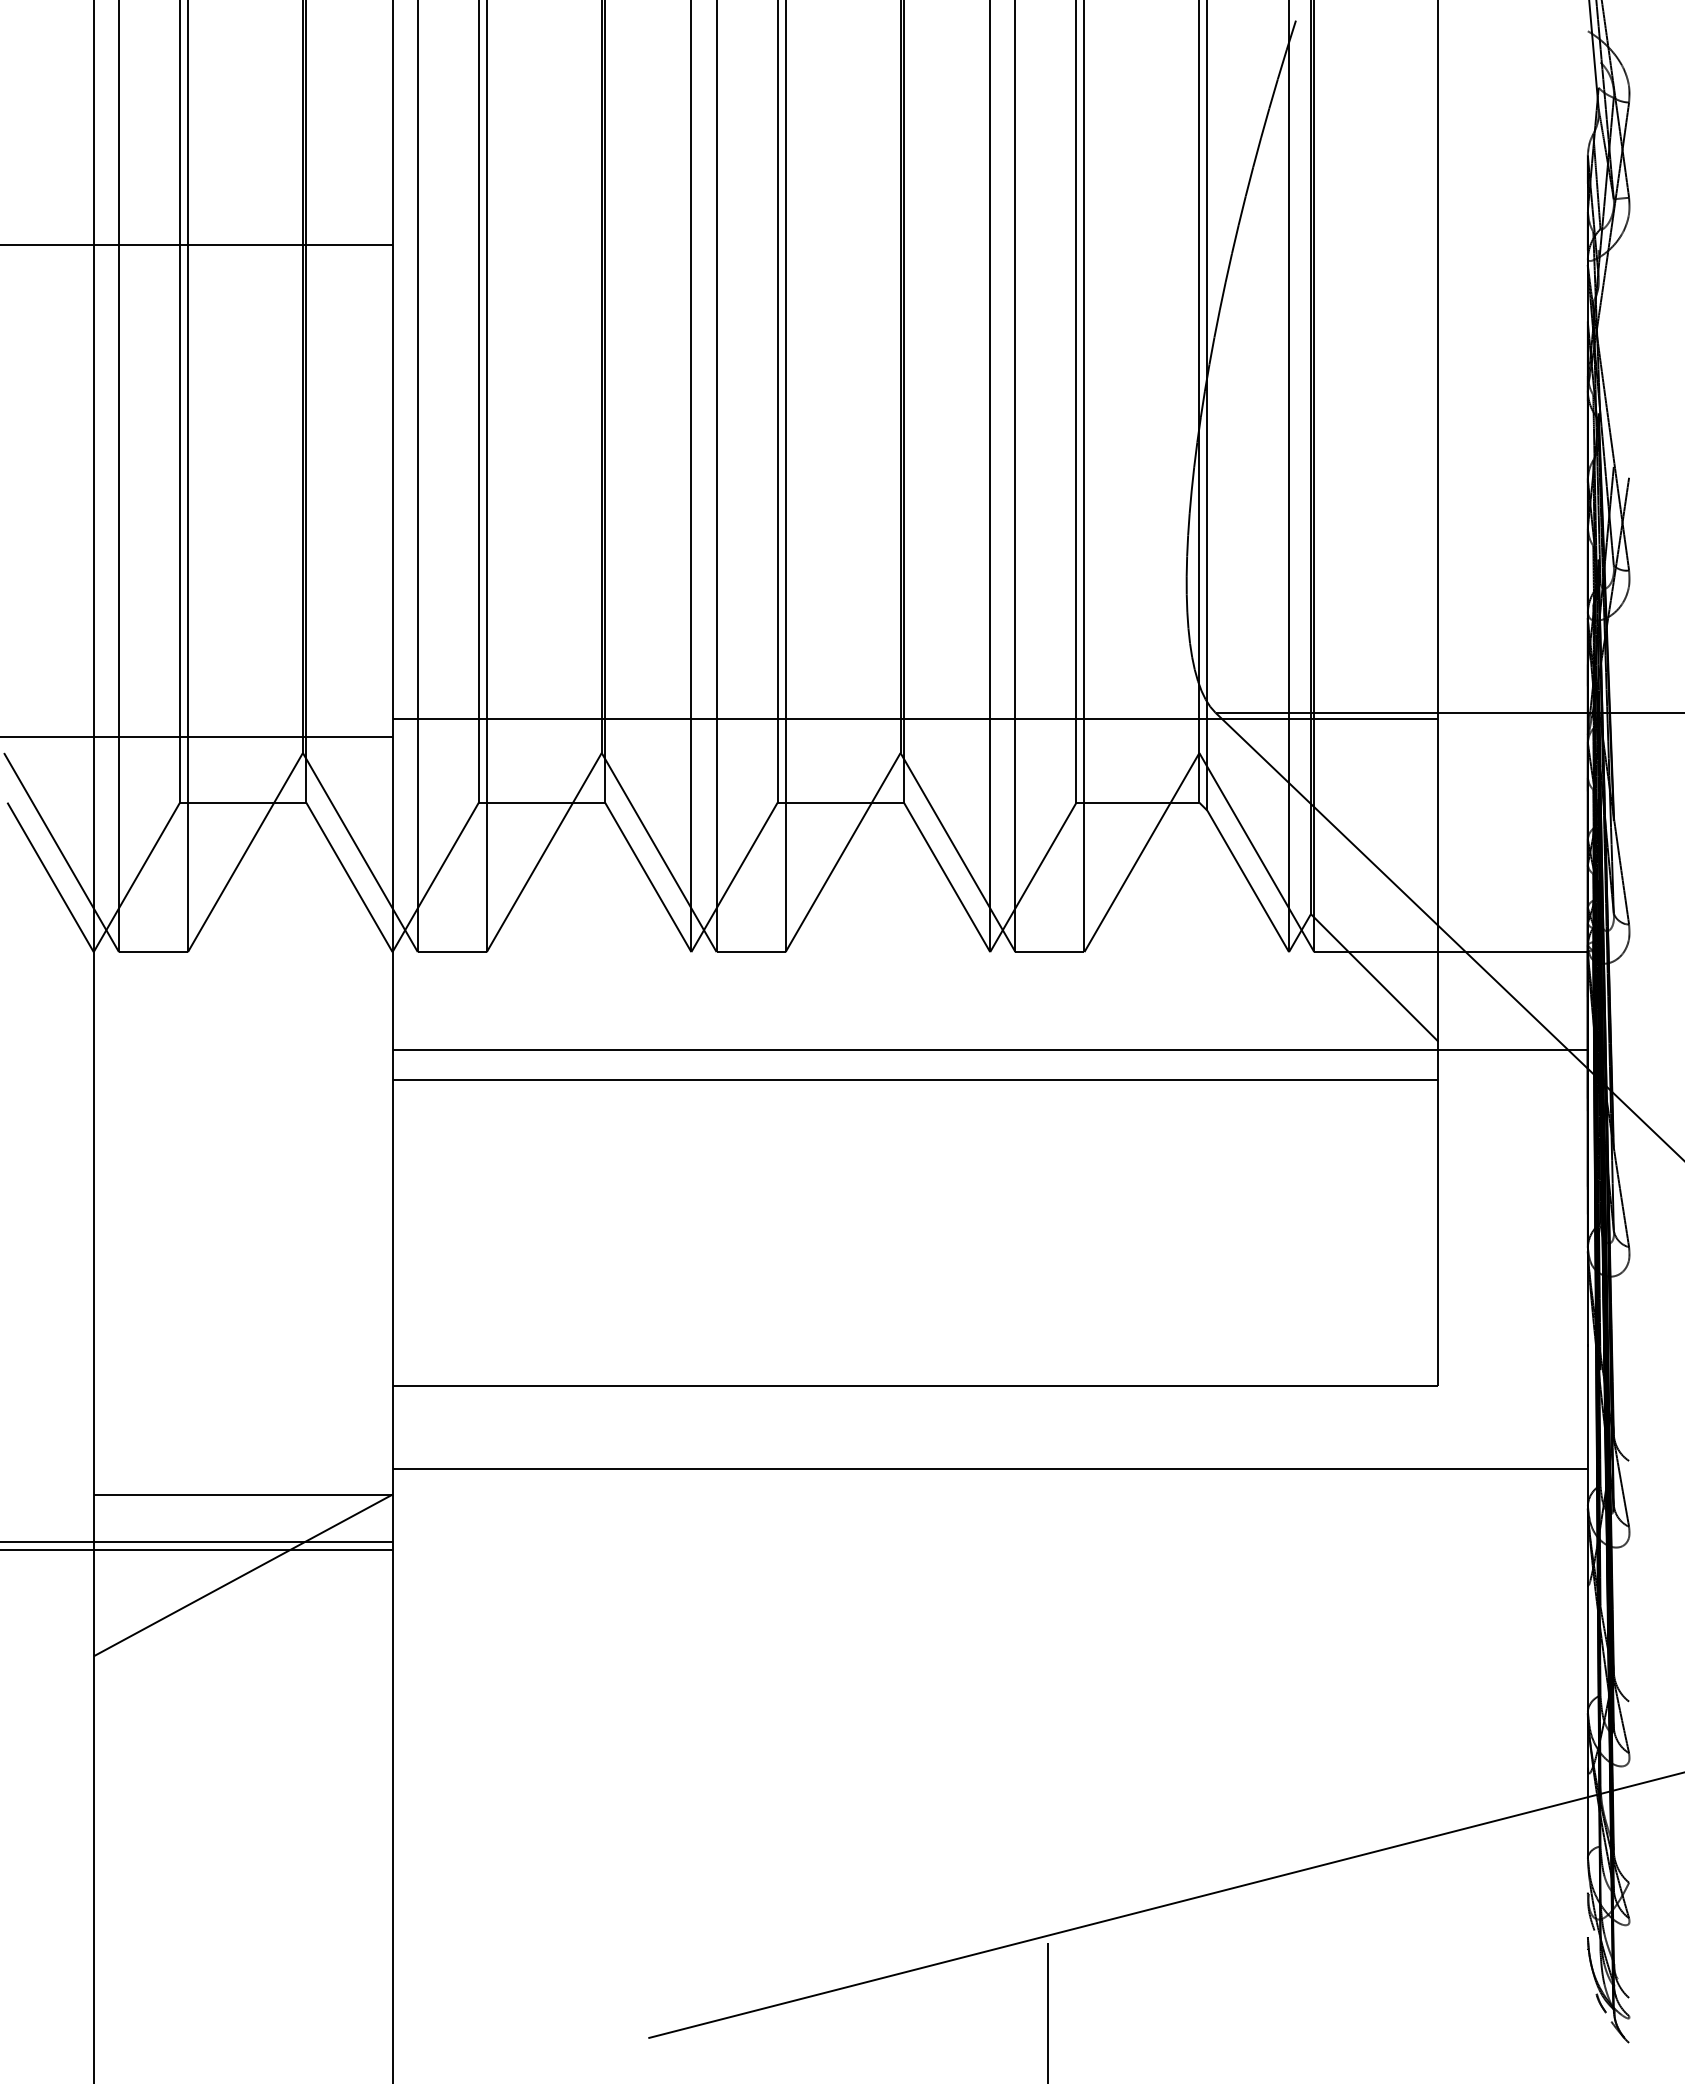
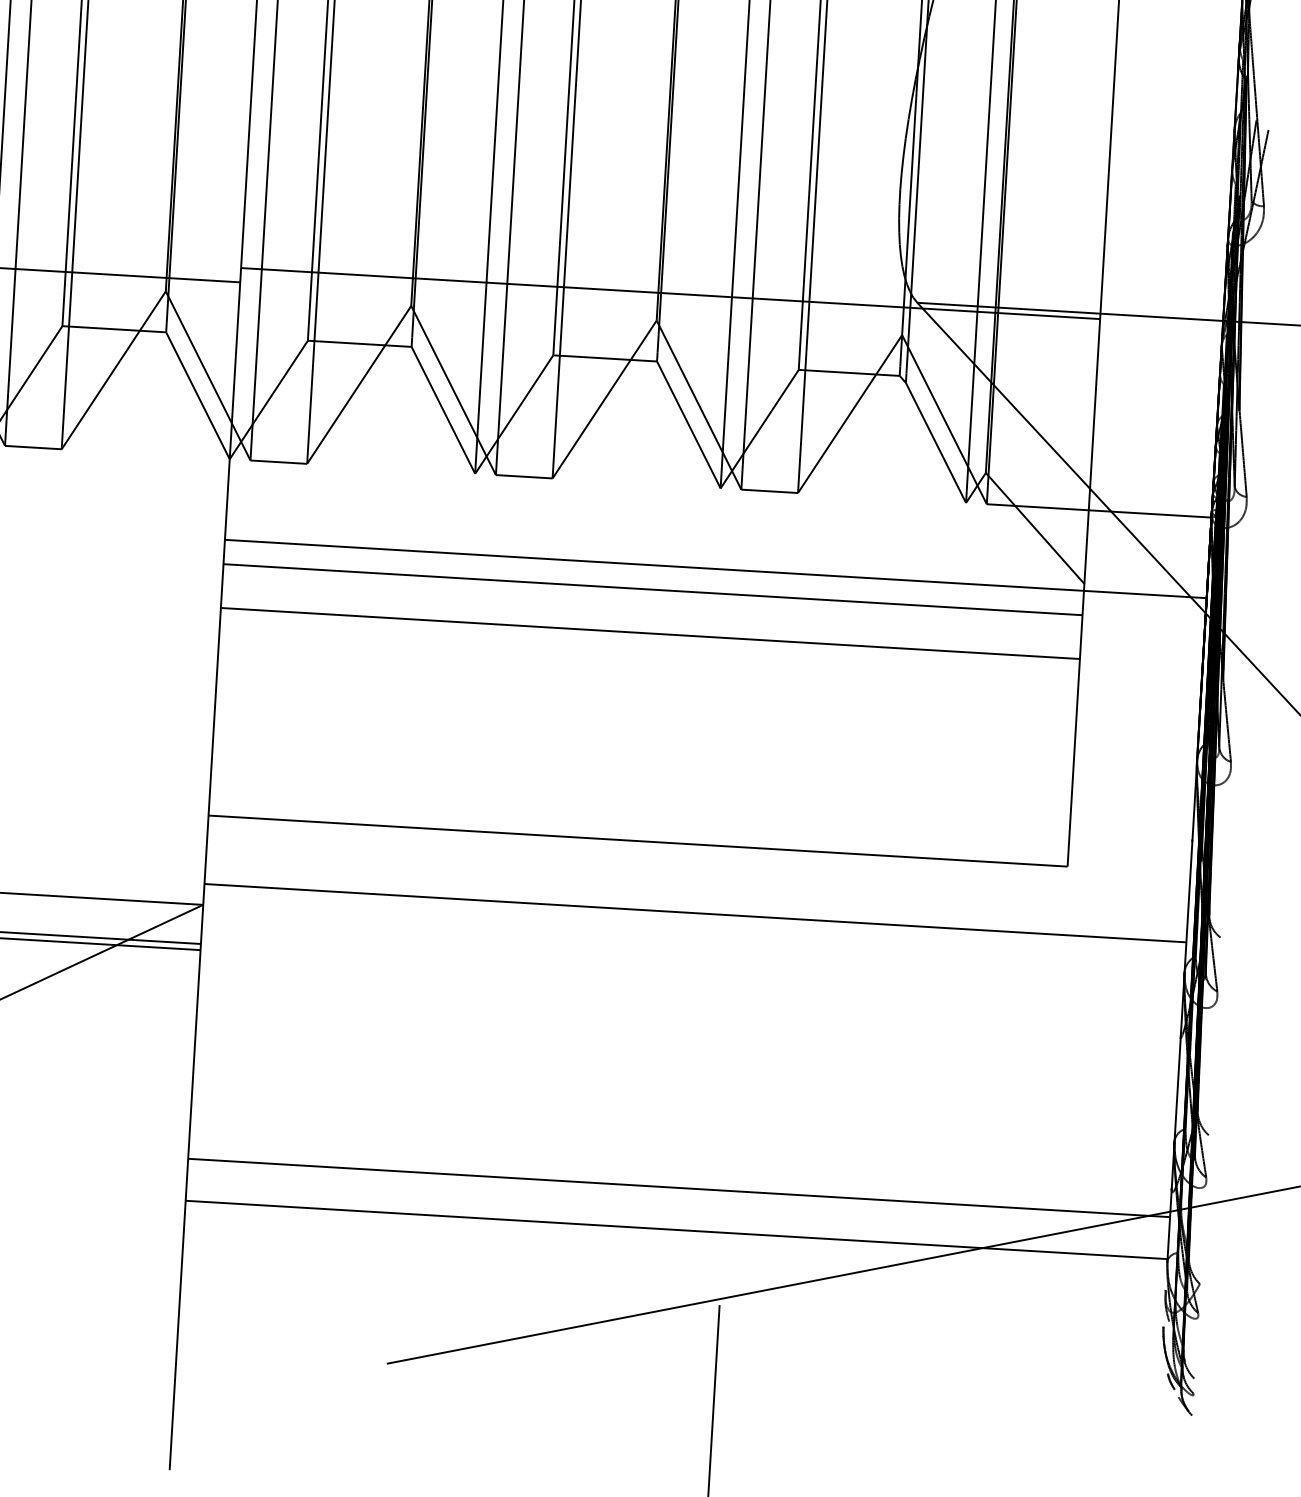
line: (915, 1133) -> (650, 633), added
line: (989, 1803) -> (678, 1187), added
line: (989, 1854) -> (676, 1229), added

